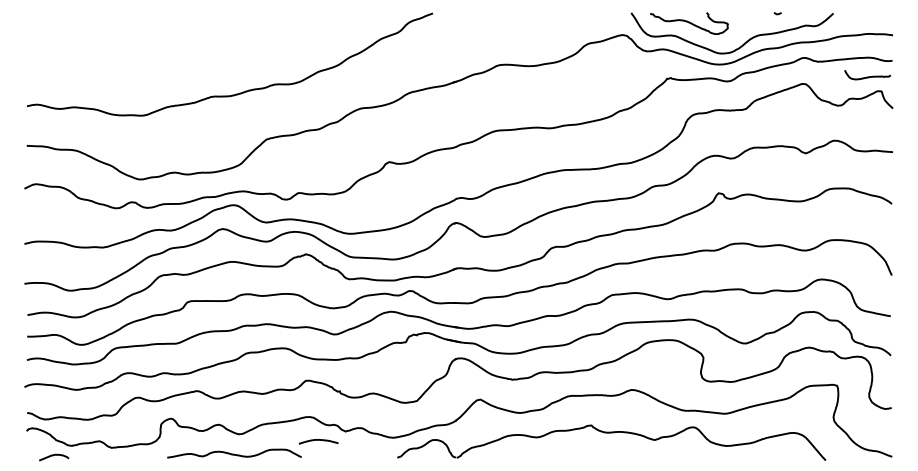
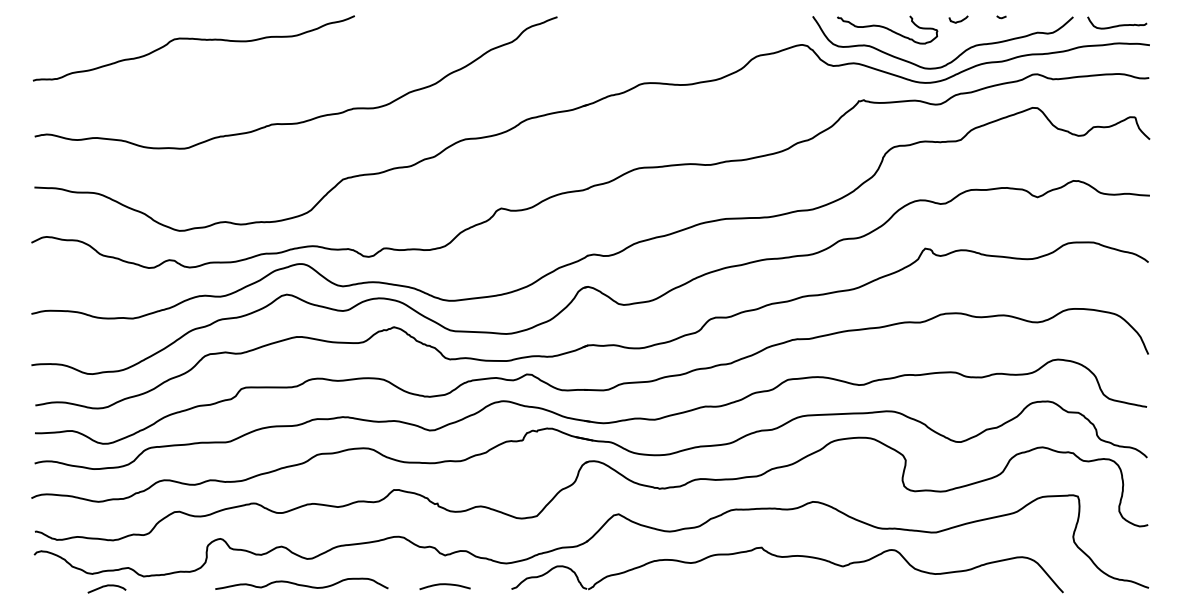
curve: (744, 16) -> (958, 20), added
curve: (150, 31) -> (193, 40), added
curve: (867, 76) -> (1117, 24), moved
curve: (318, 440) -> (444, 585), moved
curve: (53, 456) -> (106, 587), moved

